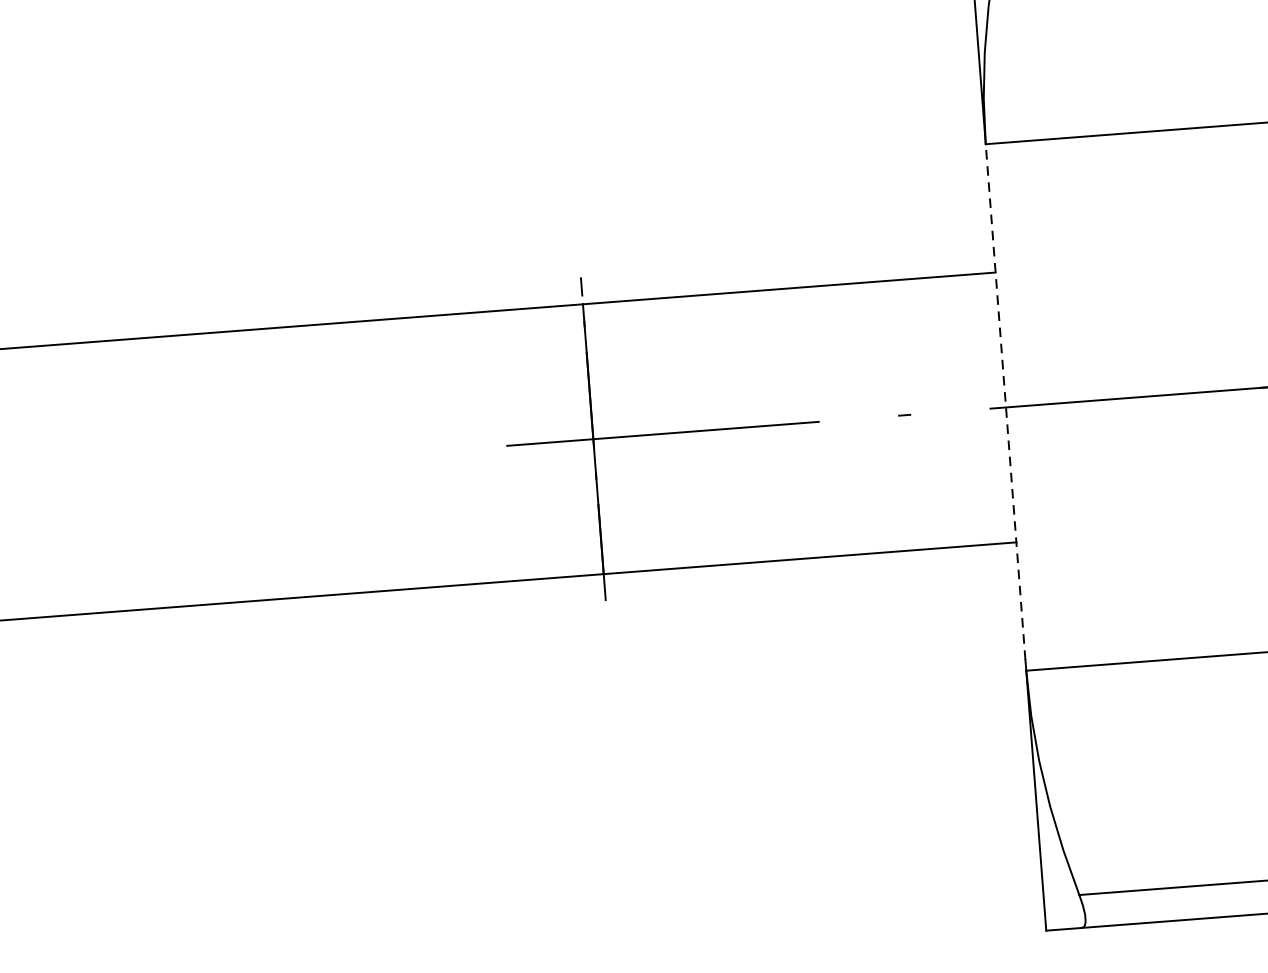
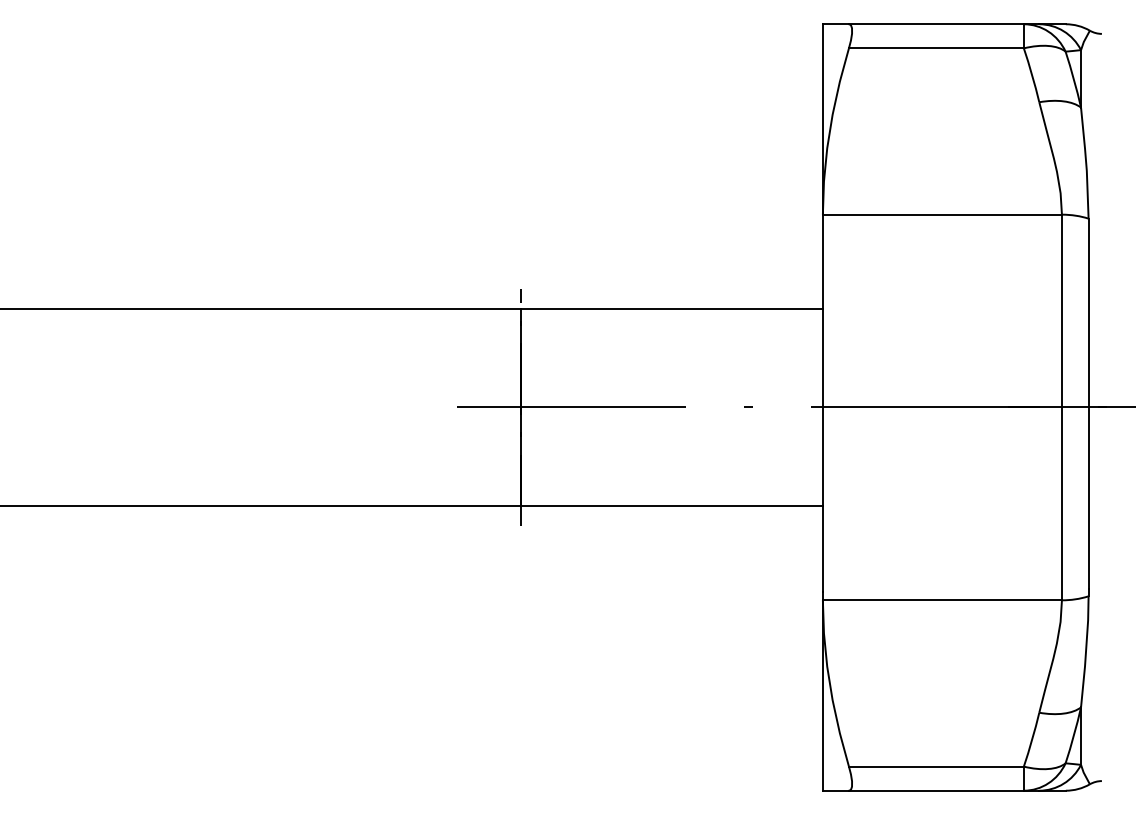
line: (1005, 402) -> (822, 403), dashed -> solid

